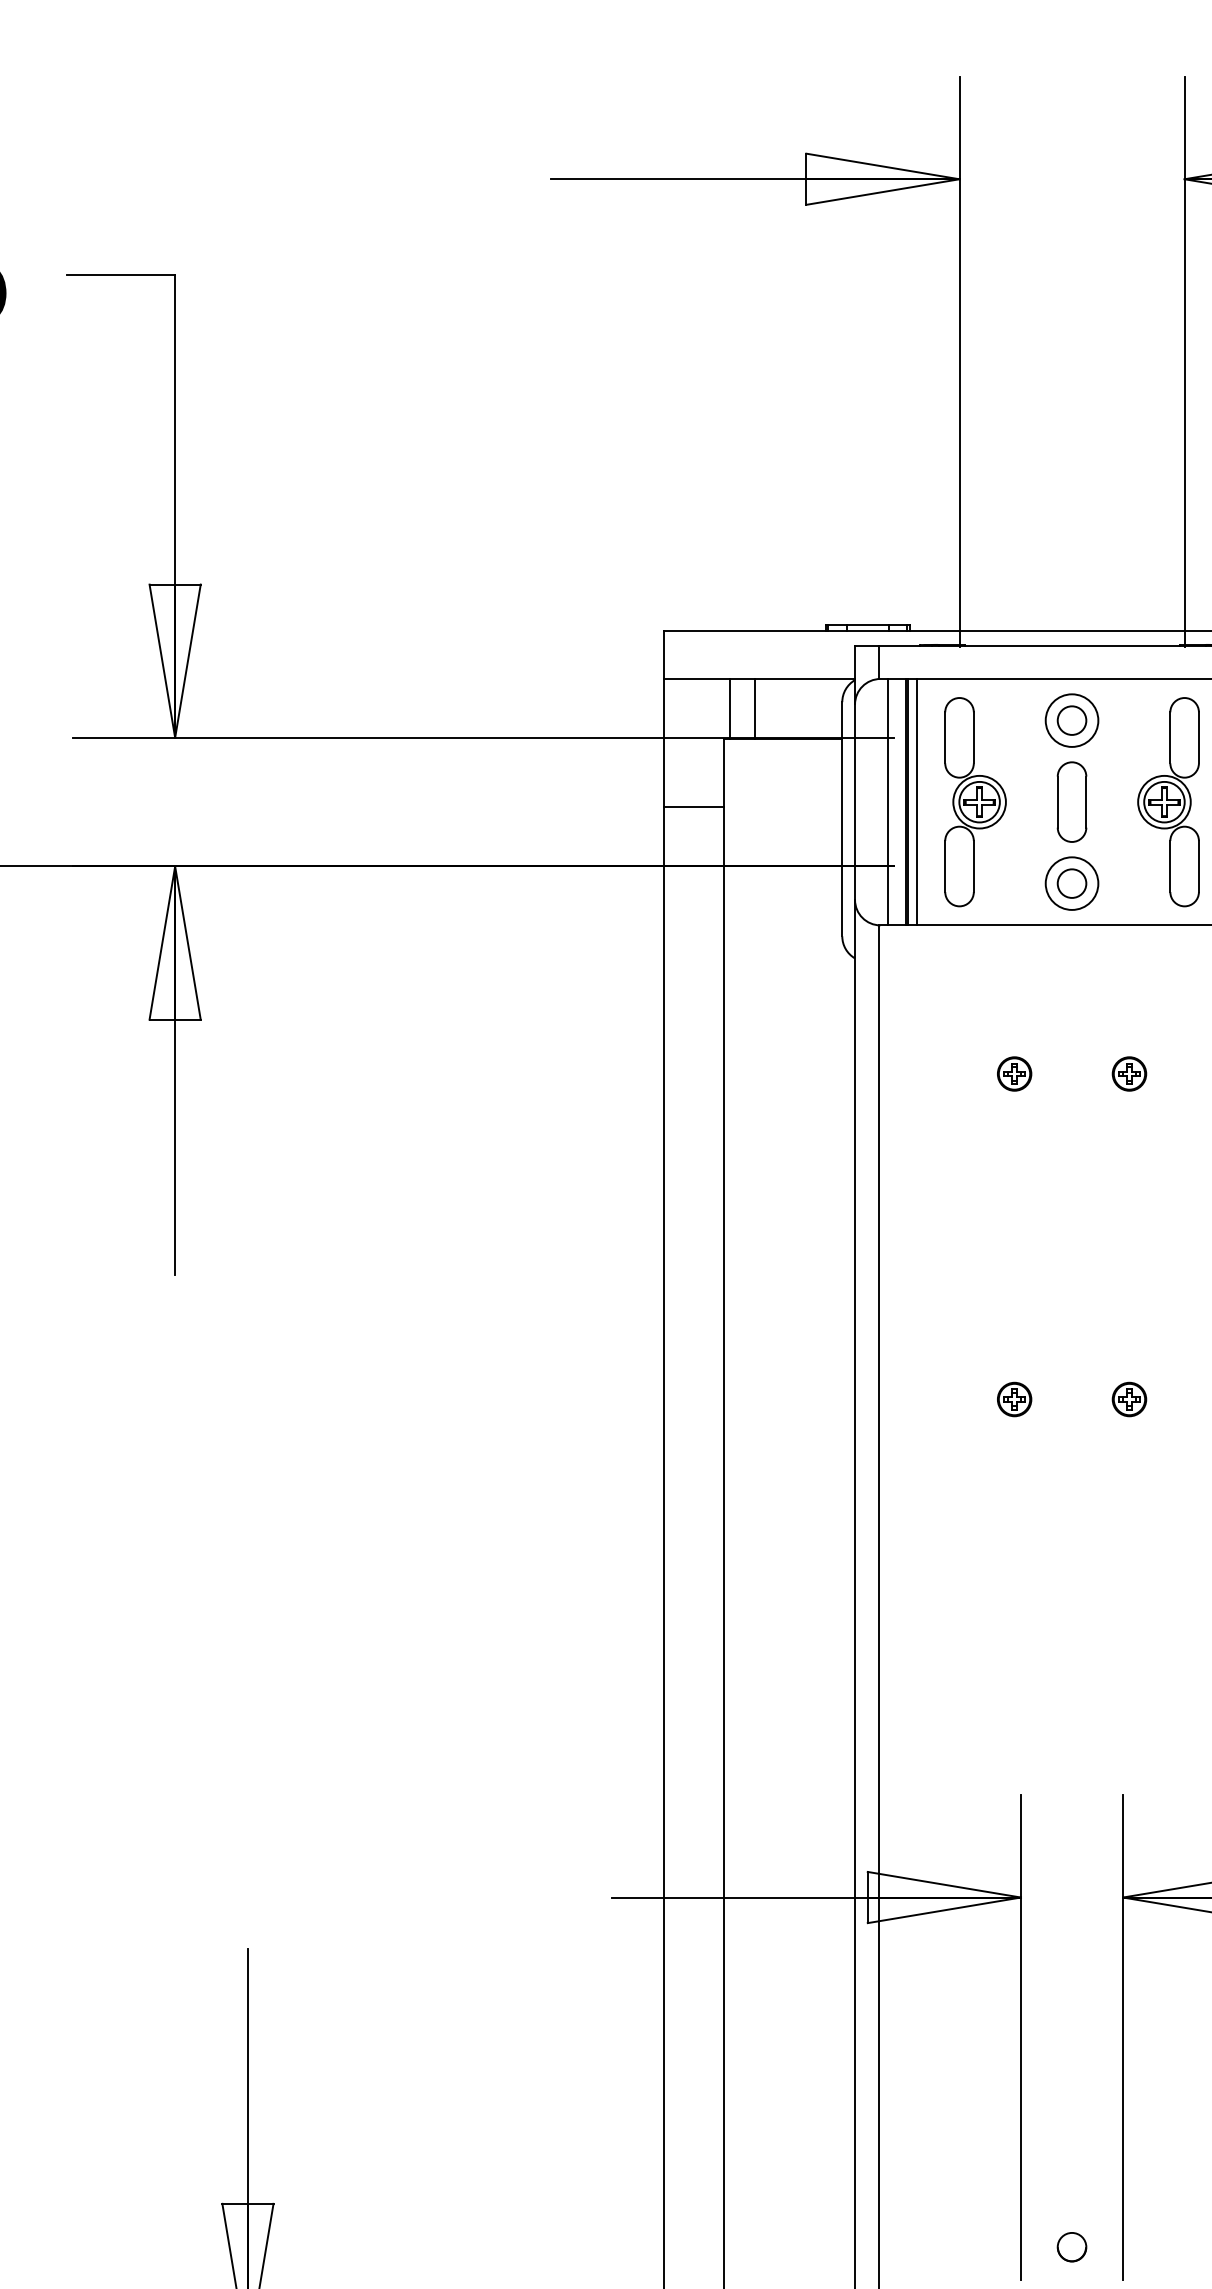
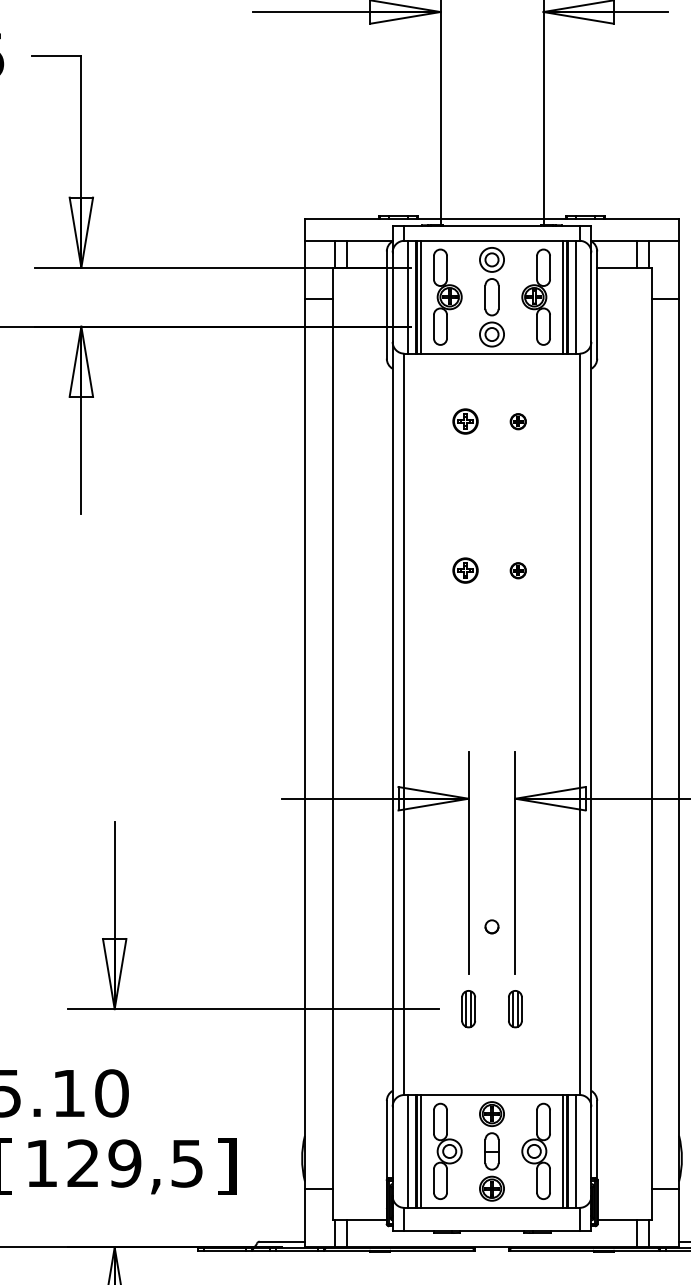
part: (1014, 1073) -> (465, 421), size x1.6
part: (1014, 1398) -> (465, 570), size x1.6
circle: (1070, 2246) -> (491, 926), moved

